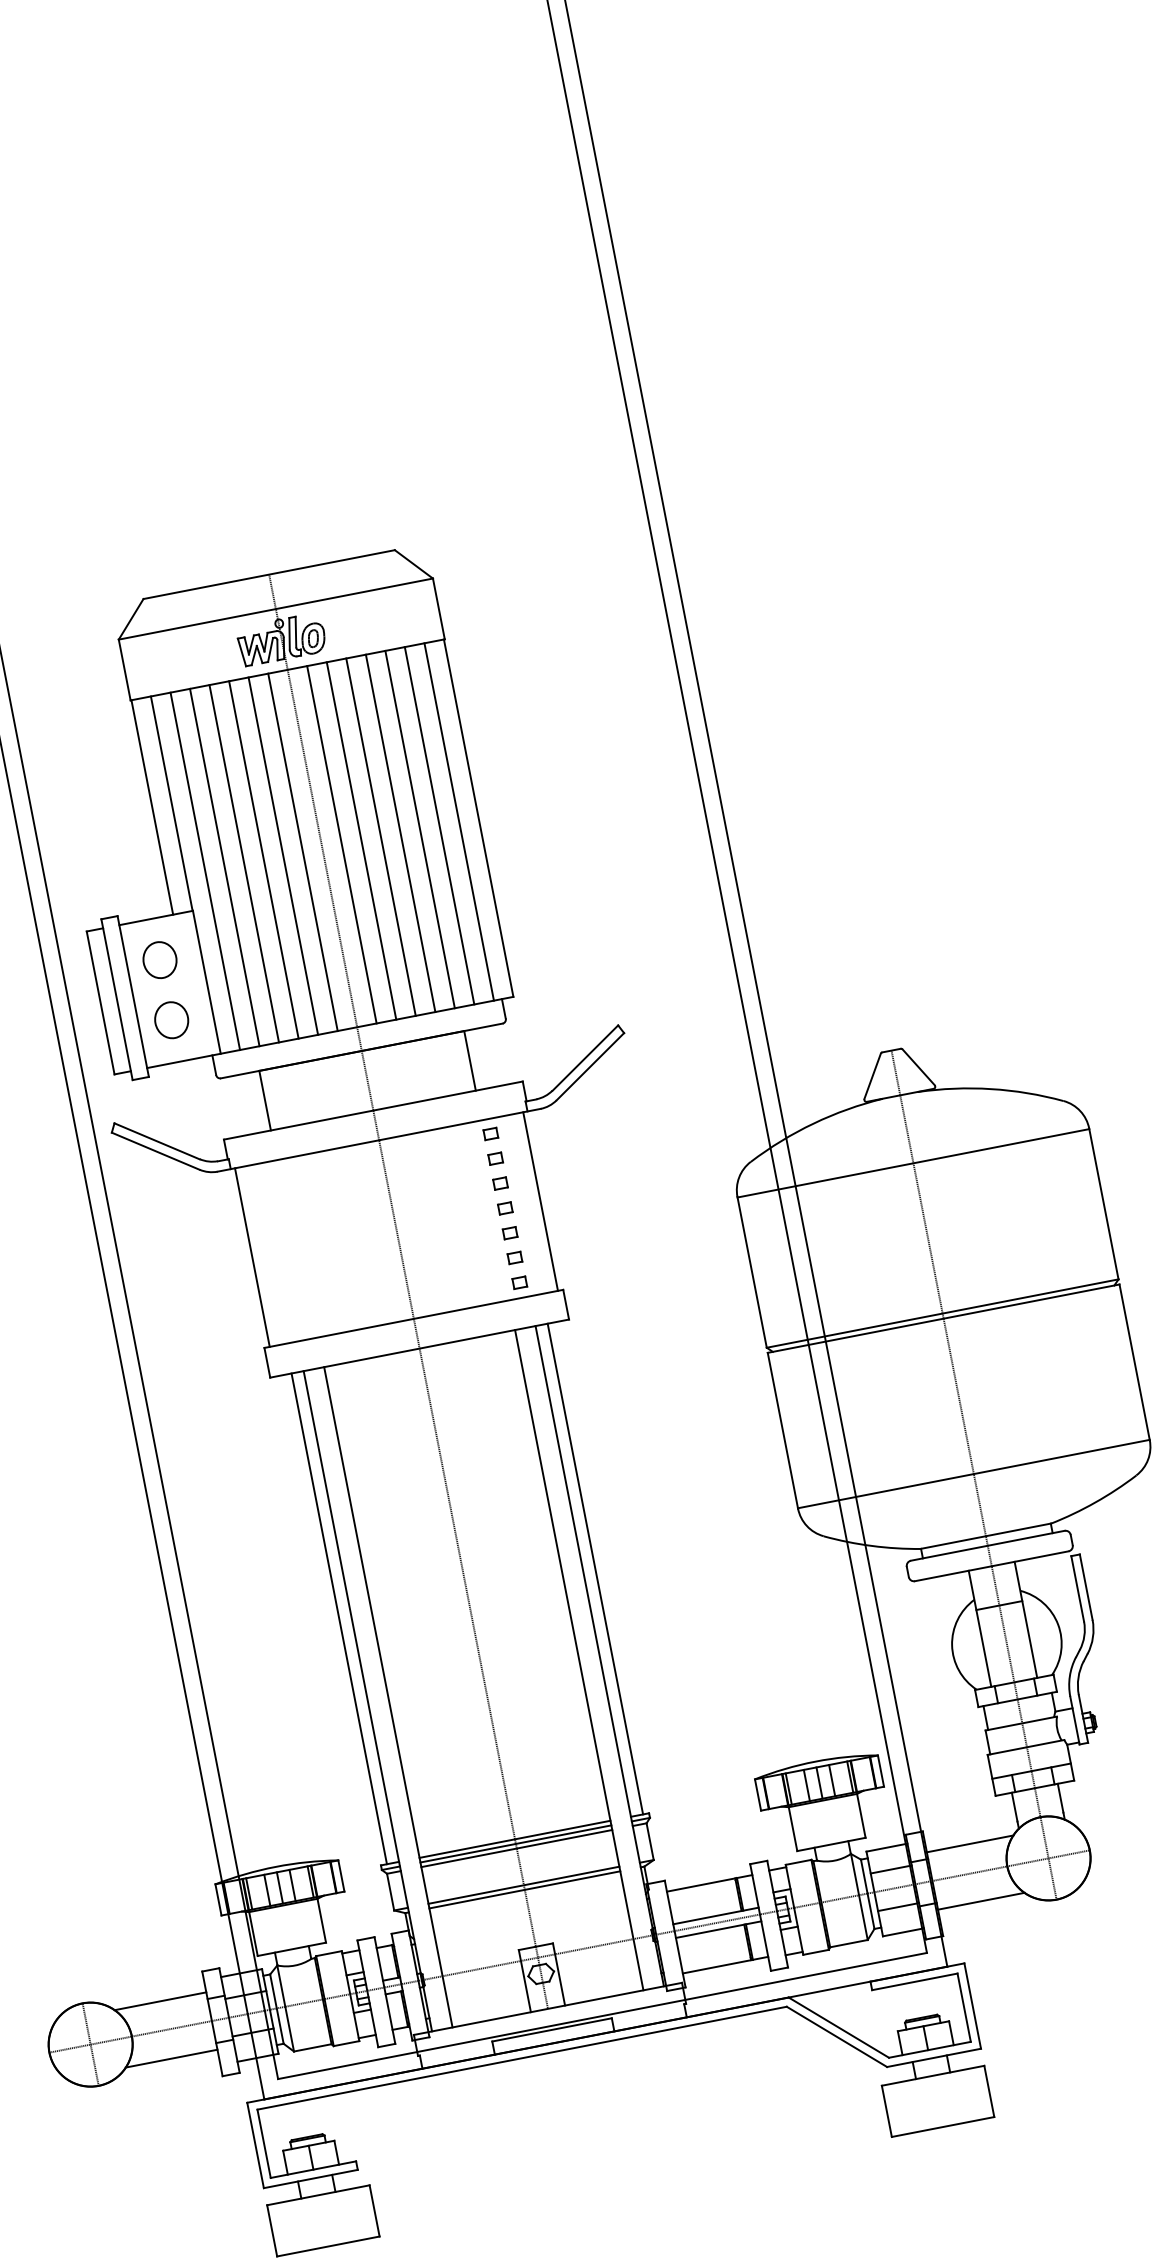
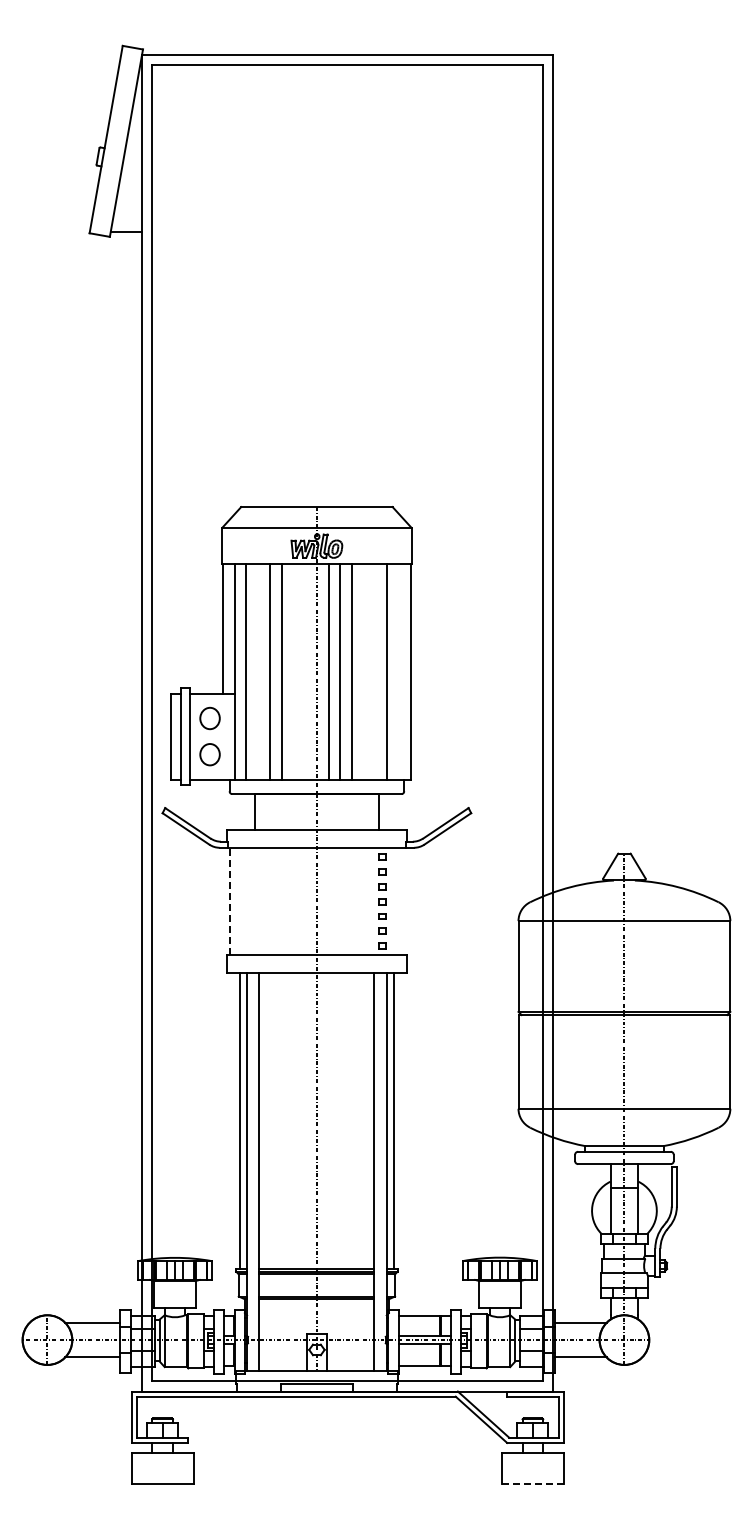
line: (459, 820) -> (399, 671), removed
line: (419, 828) -> (375, 671), removed
line: (401, 832) -> (364, 671), removed
line: (303, 851) -> (305, 671), removed
line: (283, 855) -> (293, 671), removed
line: (225, 866) -> (258, 671), removed
line: (540, 1201) -> (403, 901), removed
line: (252, 1257) -> (230, 901), solid -> dashed
line: (942, 2127) -> (532, 1484), solid -> dashed

